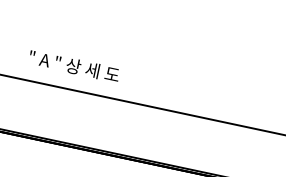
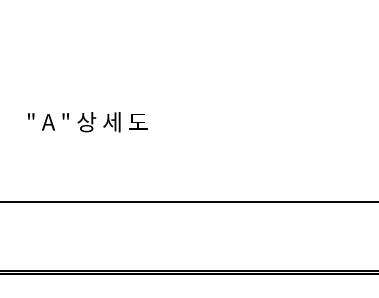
text: (74, 66) -> (87, 122), moved

